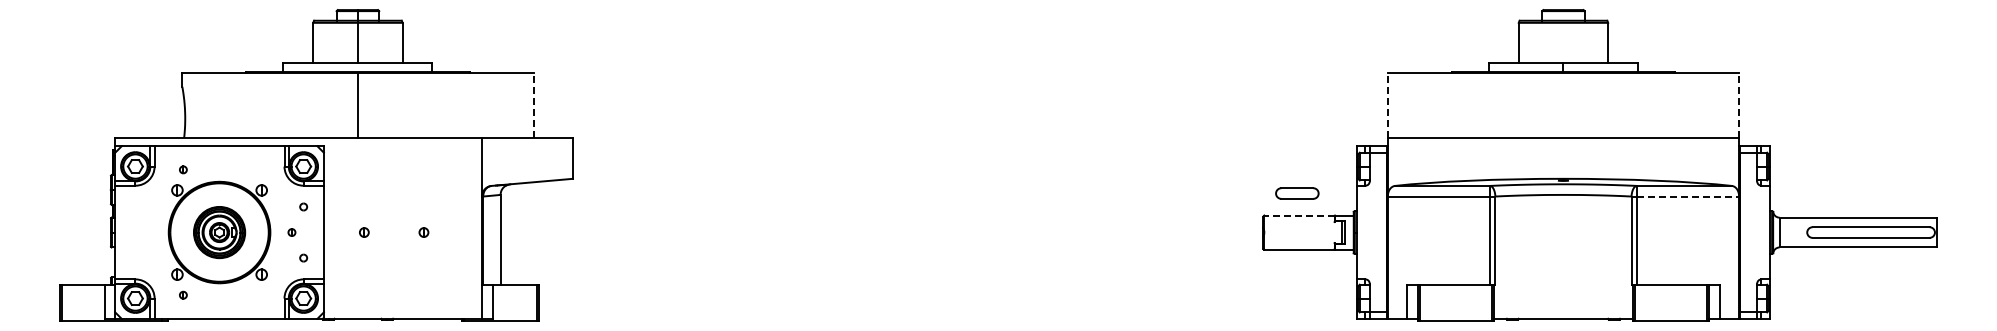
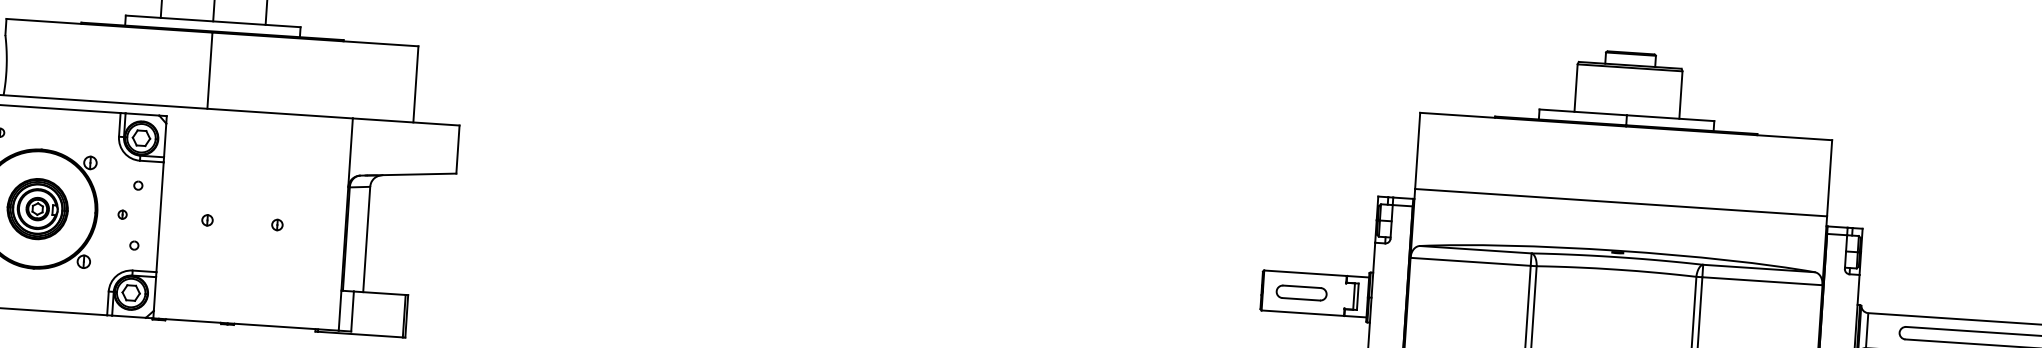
line: (533, 104) -> (415, 83), dashed -> solid
line: (1387, 104) -> (1417, 149), dashed -> solid
line: (1739, 104) -> (1830, 177), dashed -> solid
part: (1297, 193) -> (1301, 292), moved
line: (1688, 196) -> (1763, 281), dashed -> solid
line: (1298, 215) -> (1304, 273), dashed -> solid

